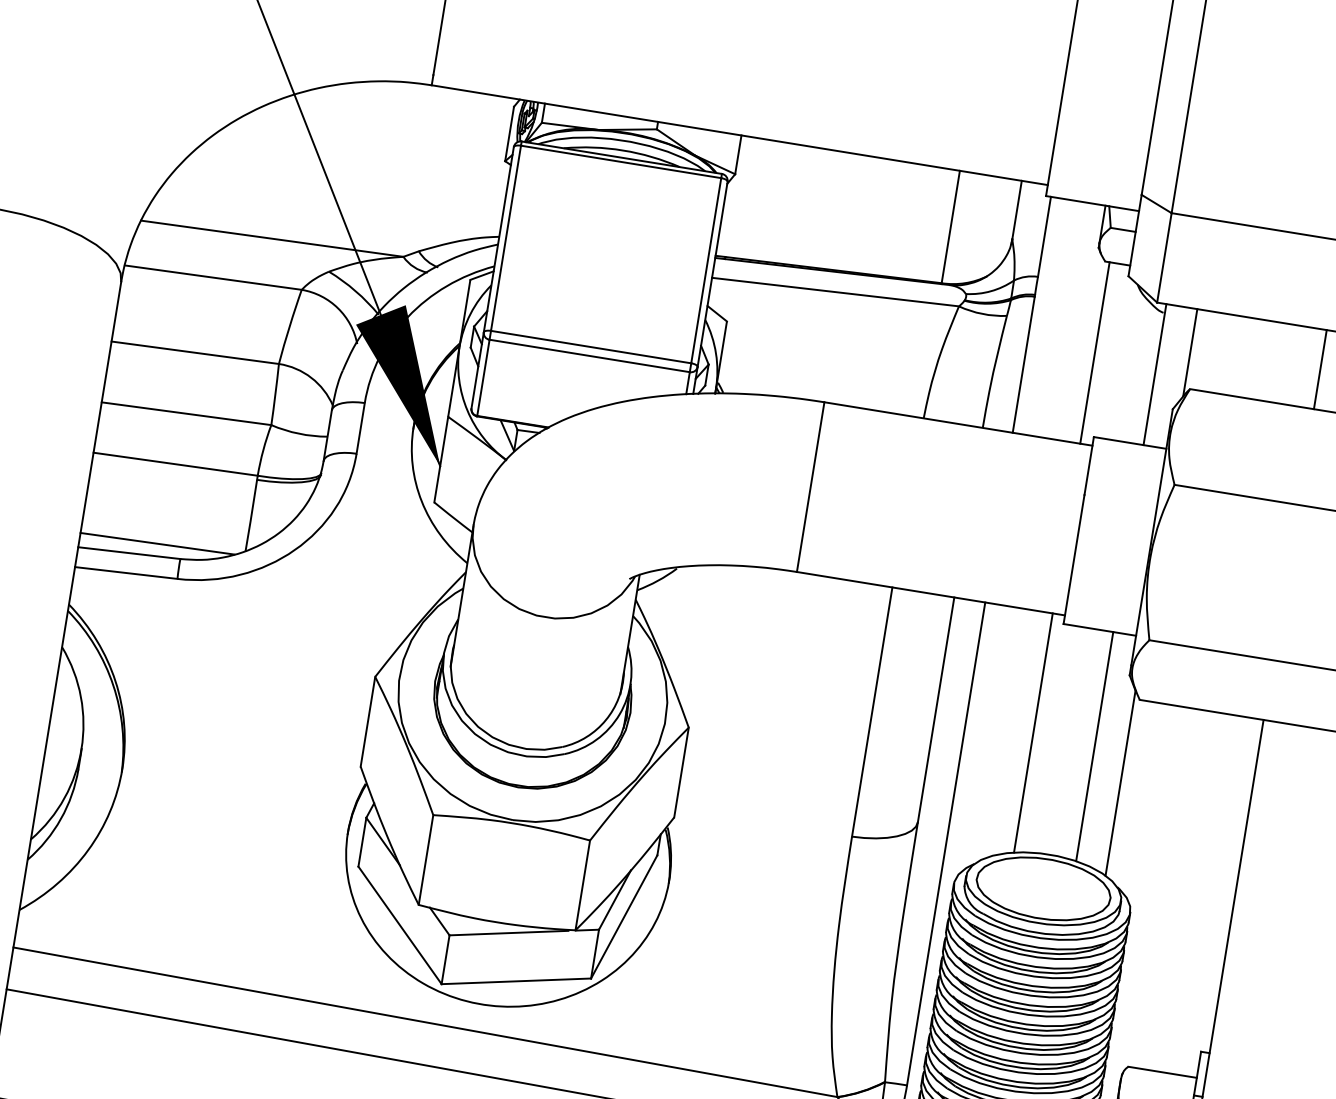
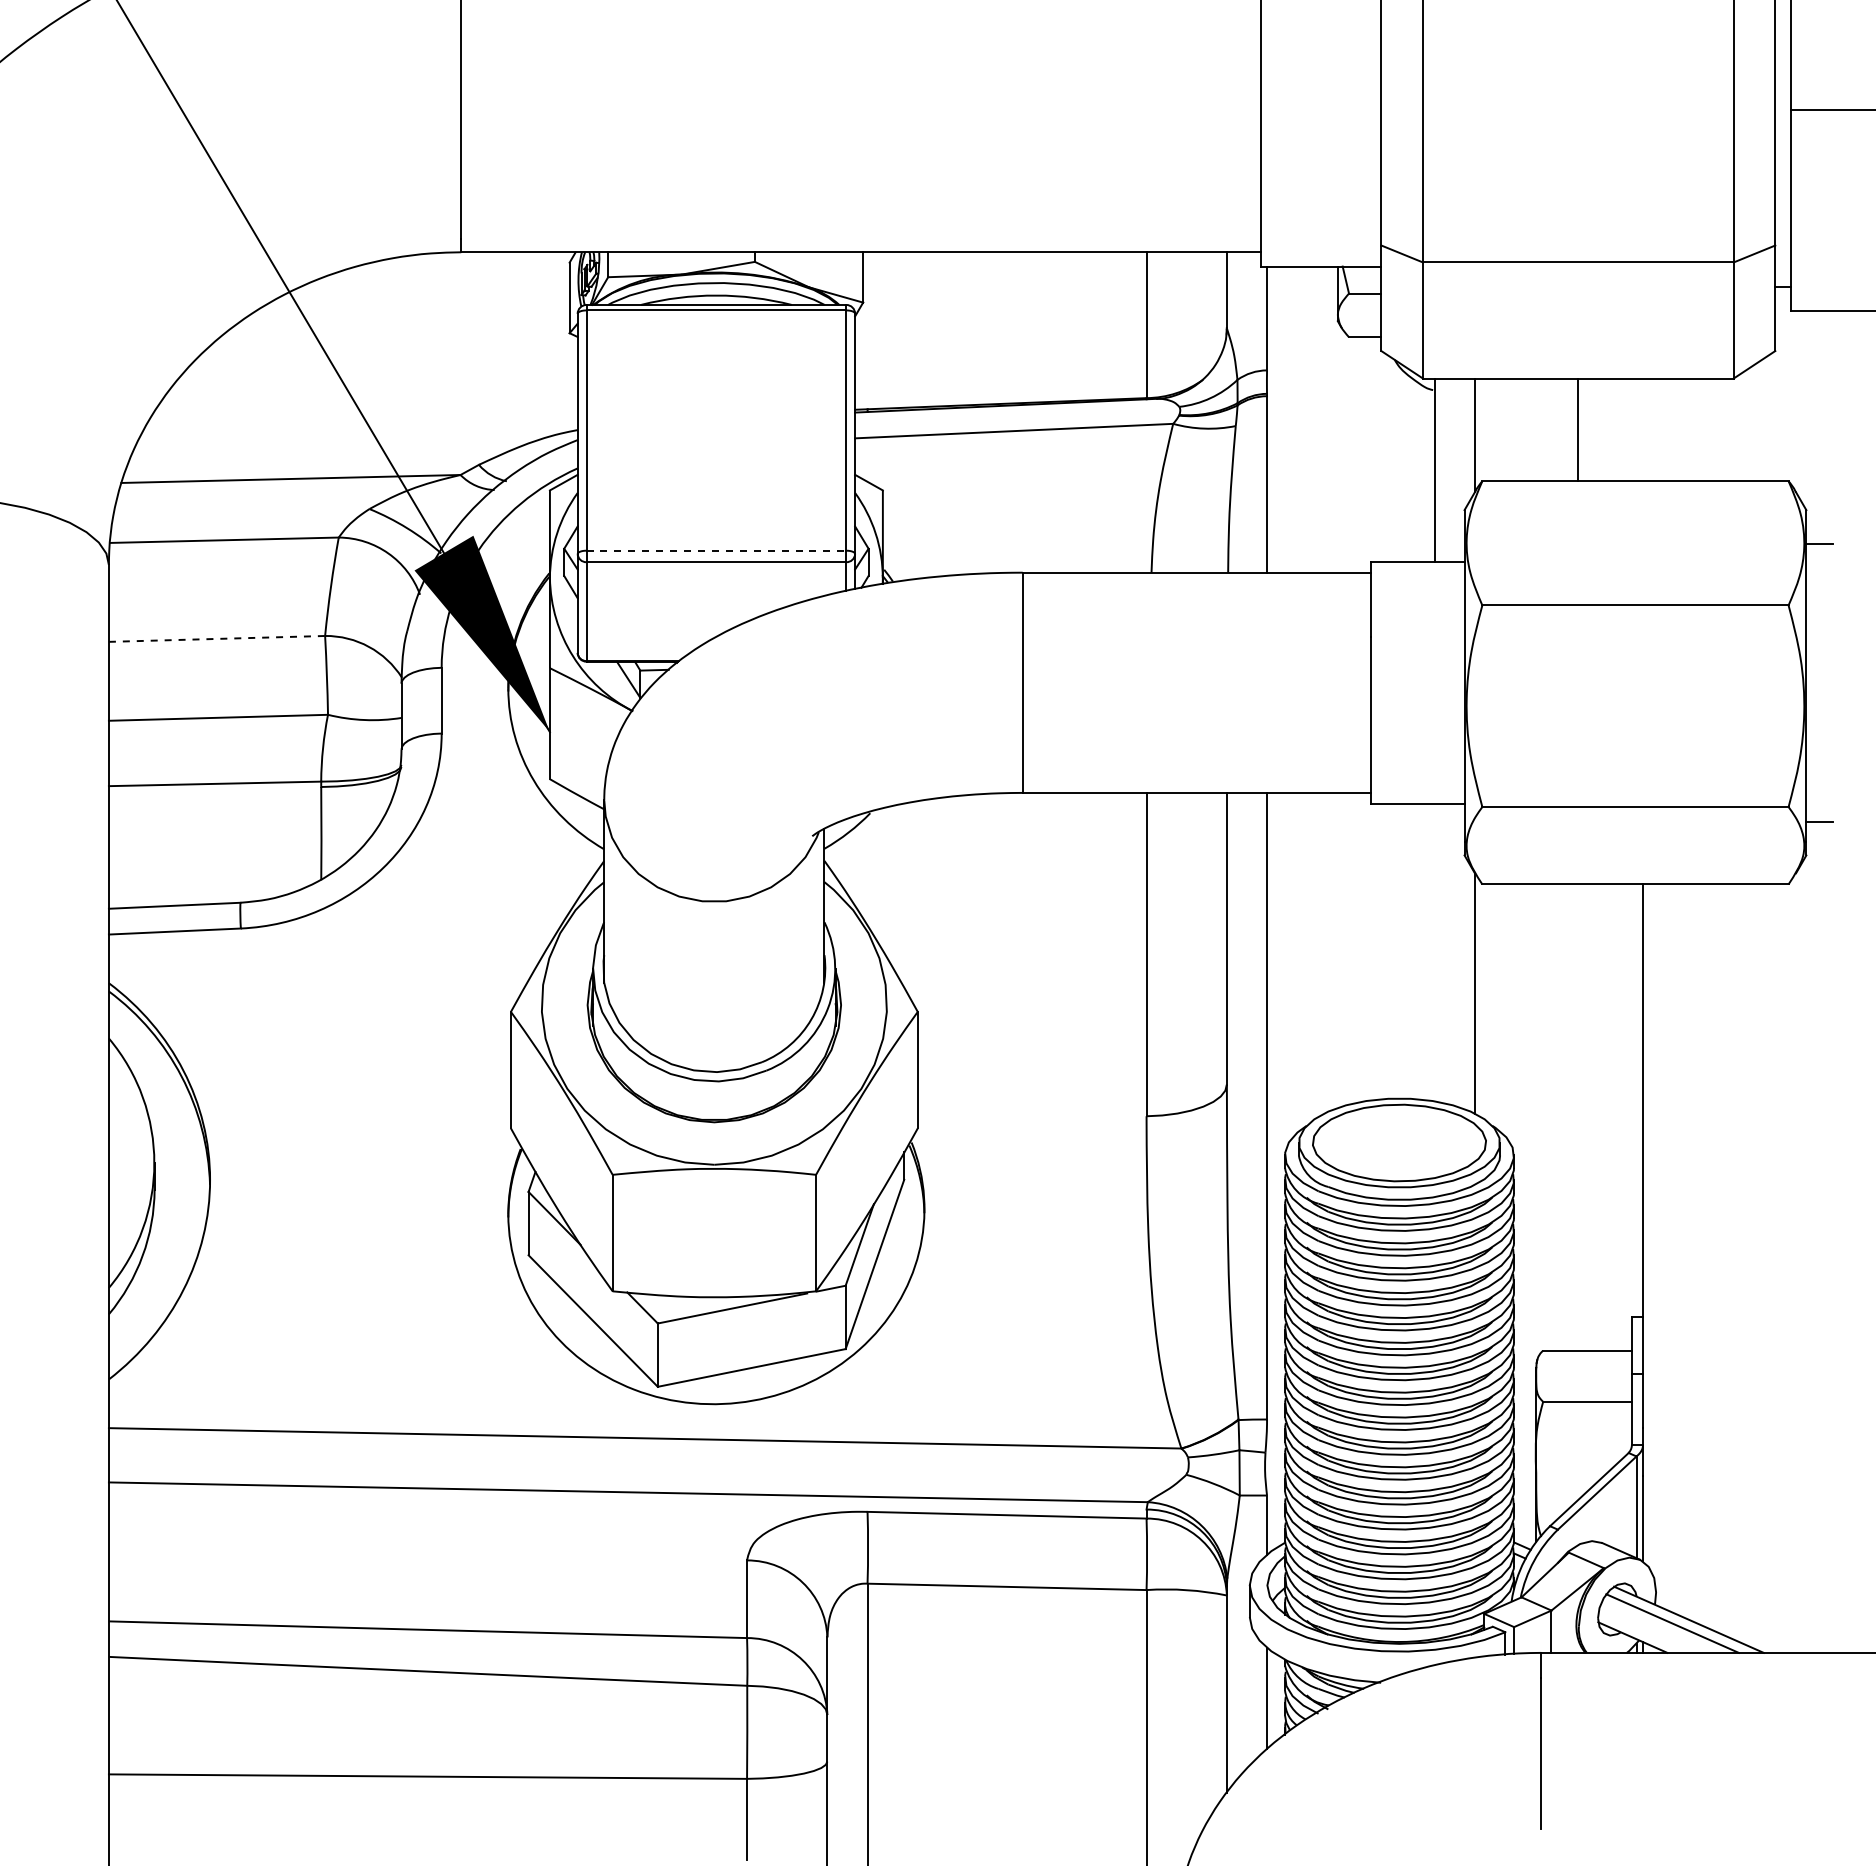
line: (591, 346) -> (716, 550), solid -> dashed
line: (195, 352) -> (217, 638), solid -> dashed
line: (1094, 352) -> (1354, 454), removed
line: (1320, 369) -> (1578, 429), moved
line: (156, 543) -> (207, 888), removed
line: (1033, 732) -> (1354, 947), removed
line: (1094, 746) -> (1434, 952), removed

